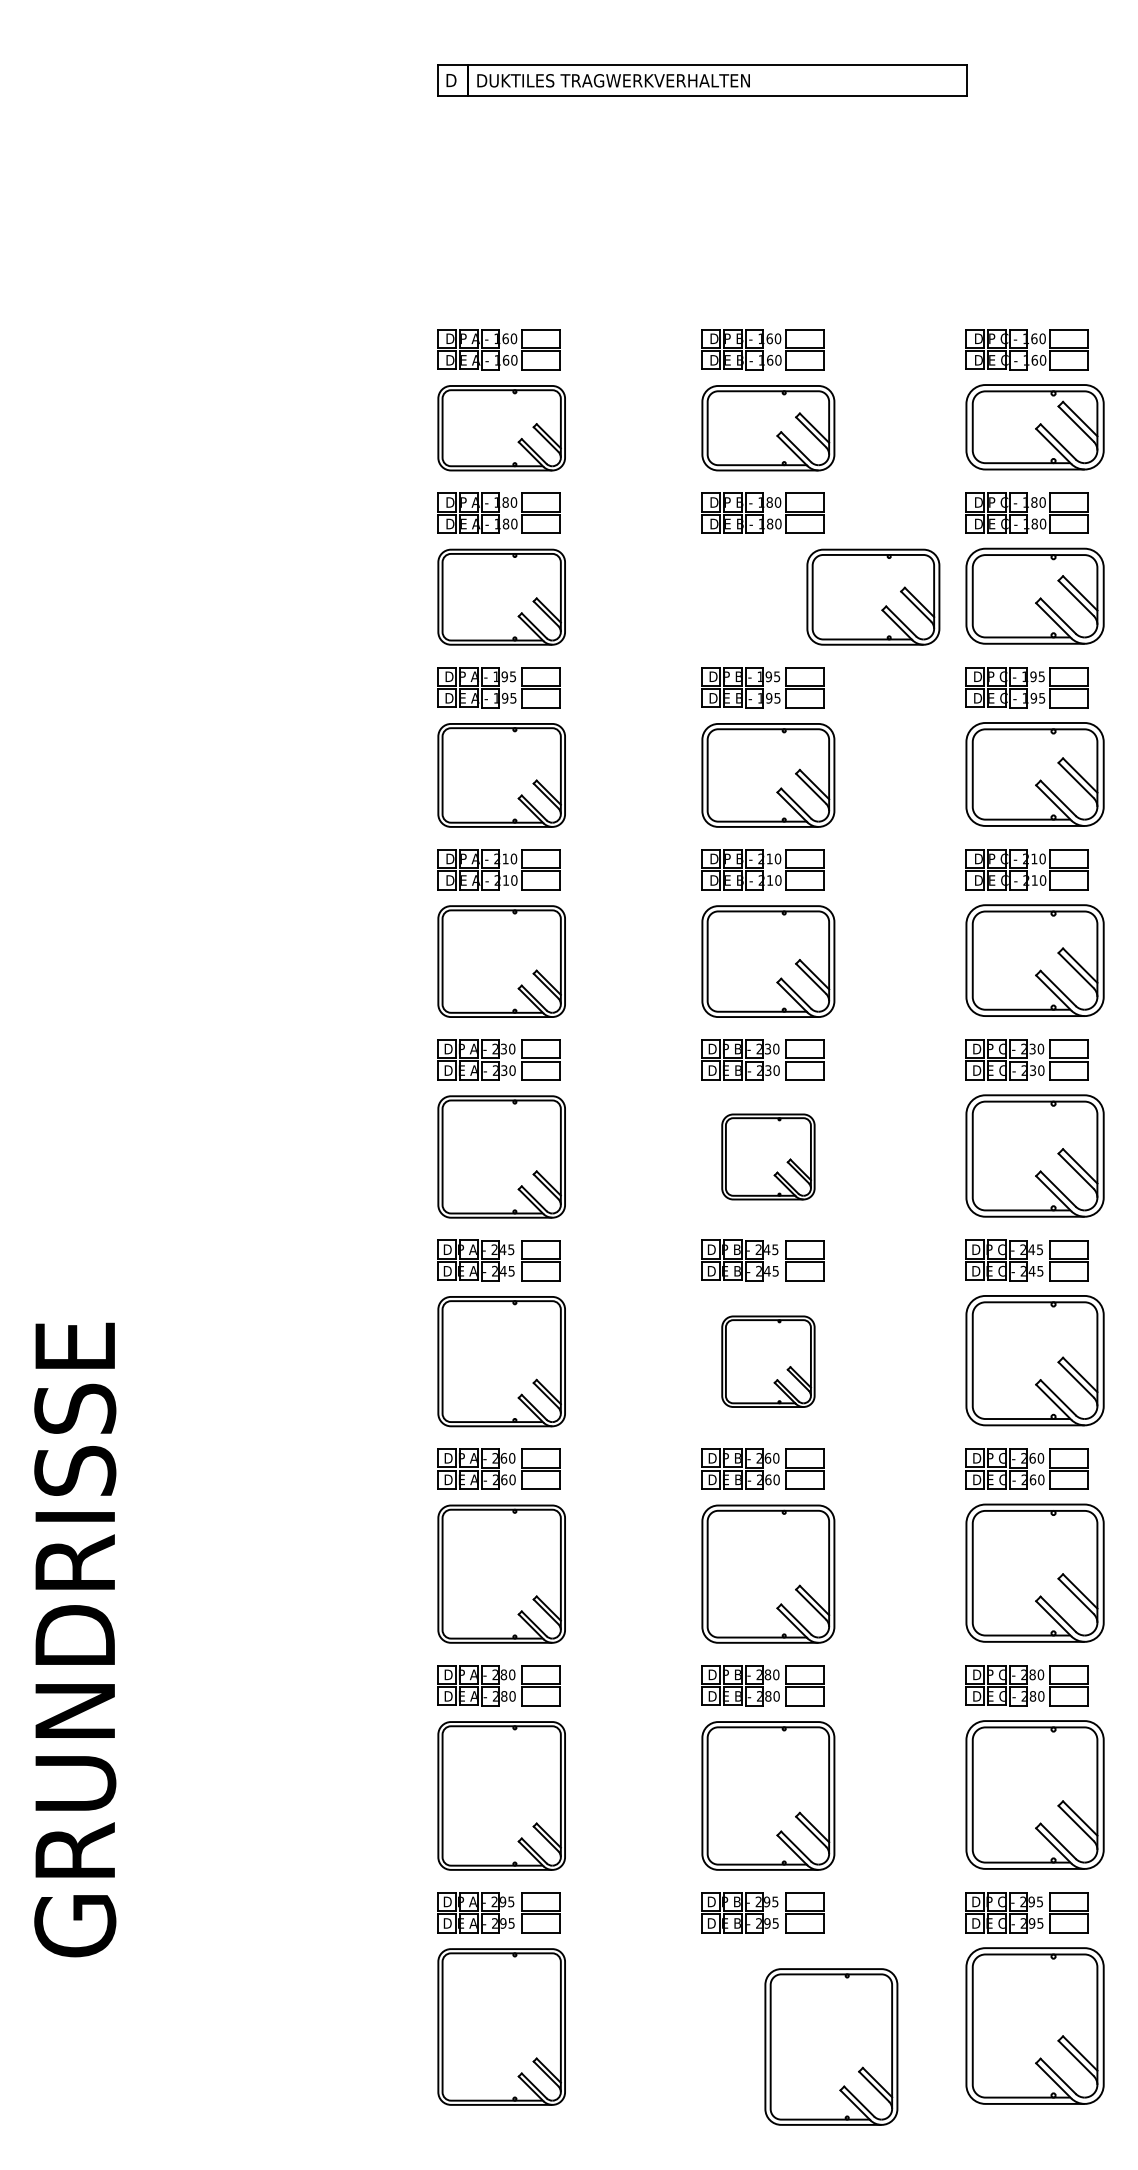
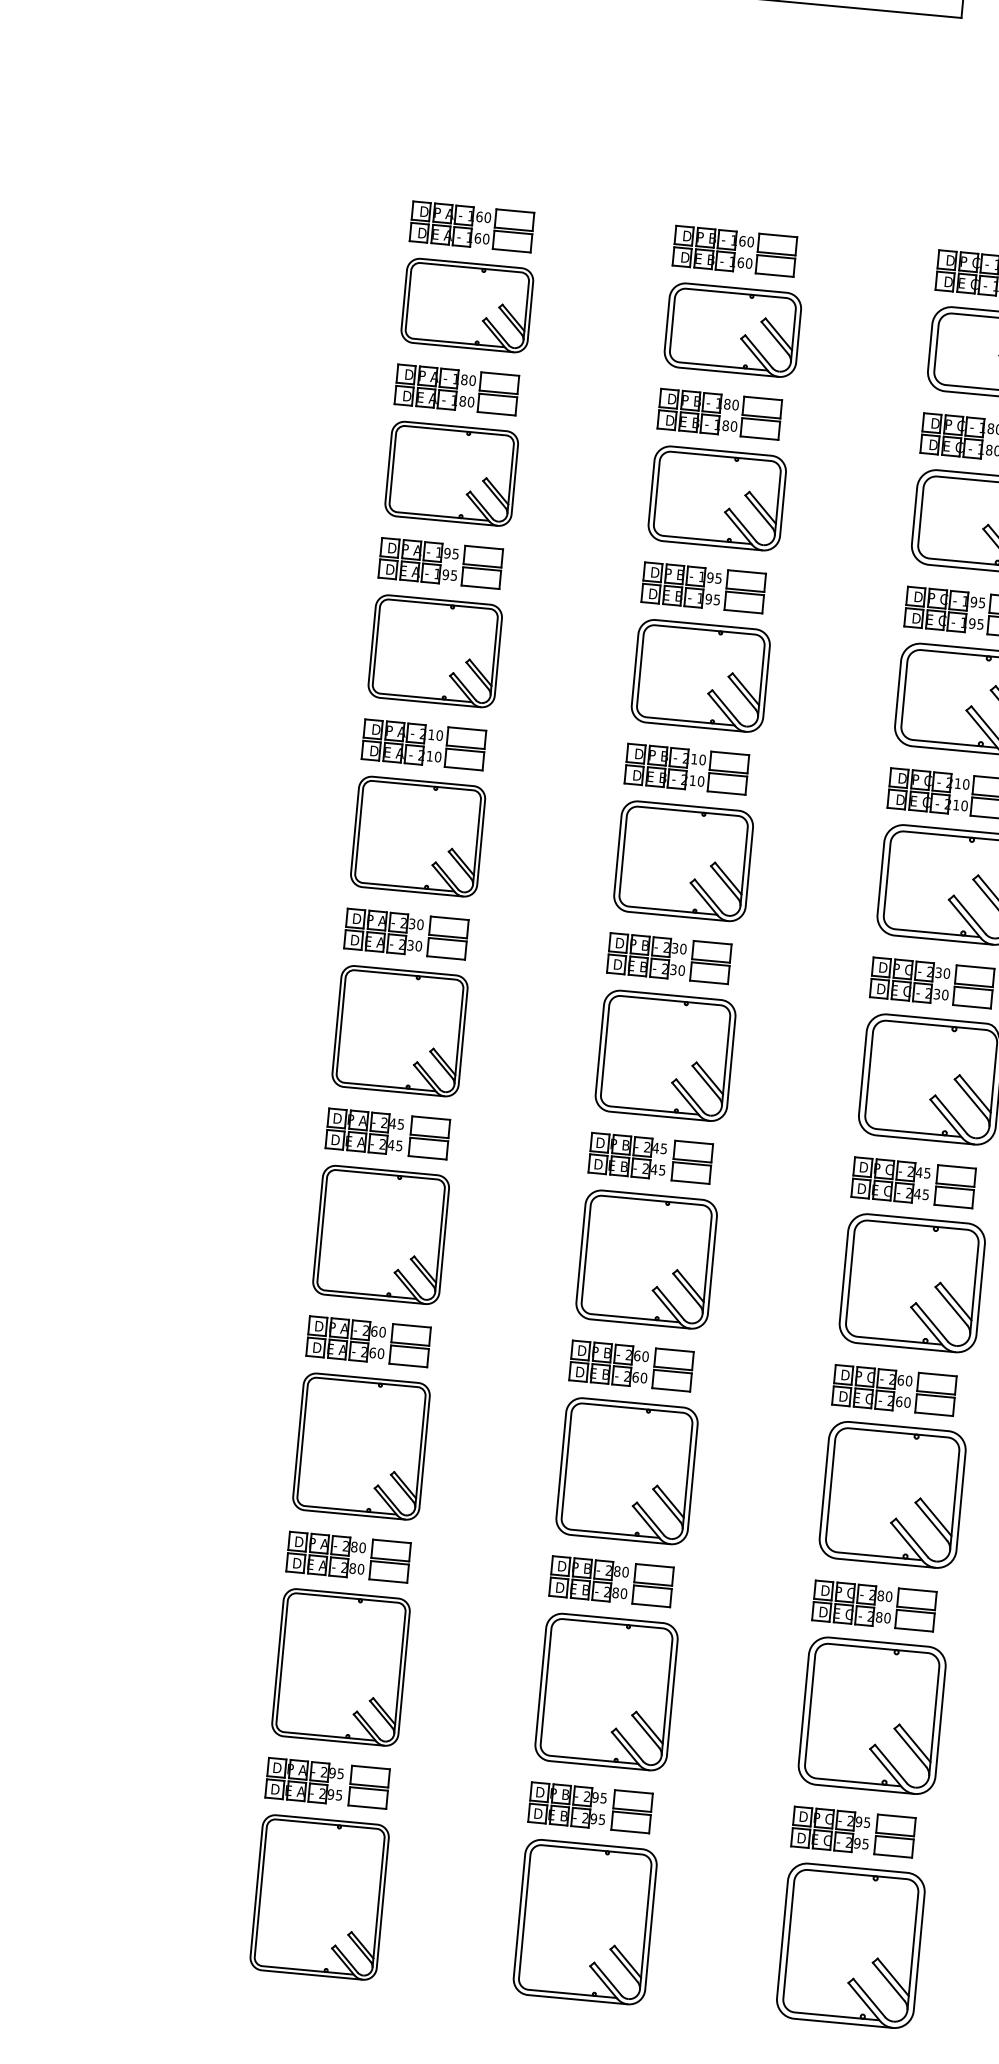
part: (873, 596) -> (717, 497), moved
part: (768, 1156) -> (665, 1055), size x1.43
part: (768, 1361) -> (646, 1259), size x1.43
part: (831, 2046) -> (585, 1921), moved

